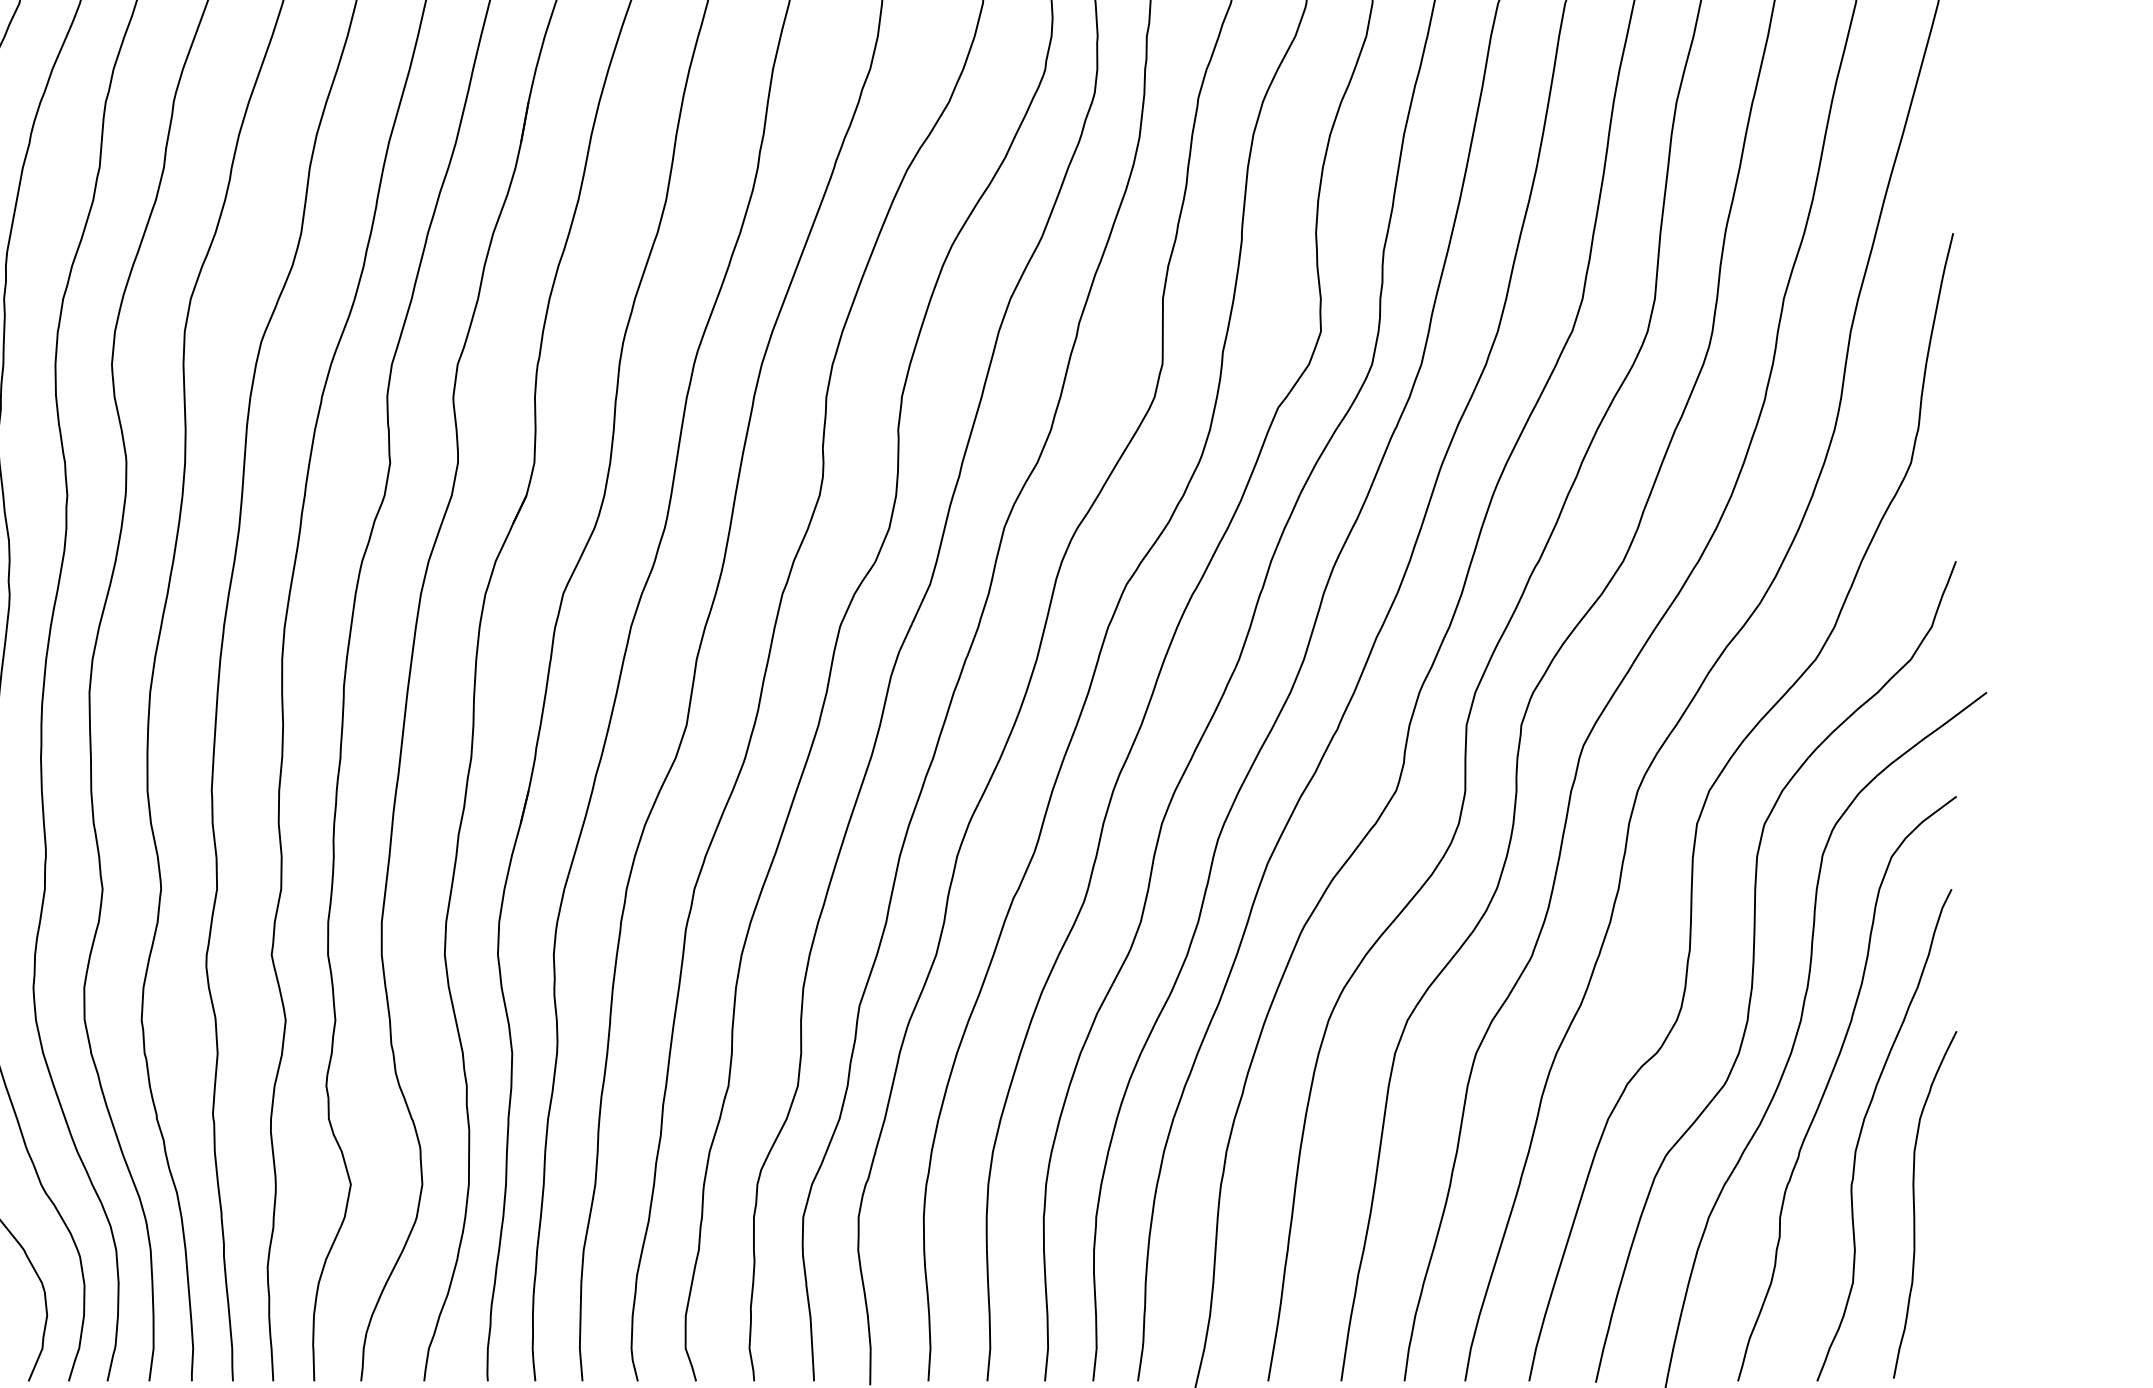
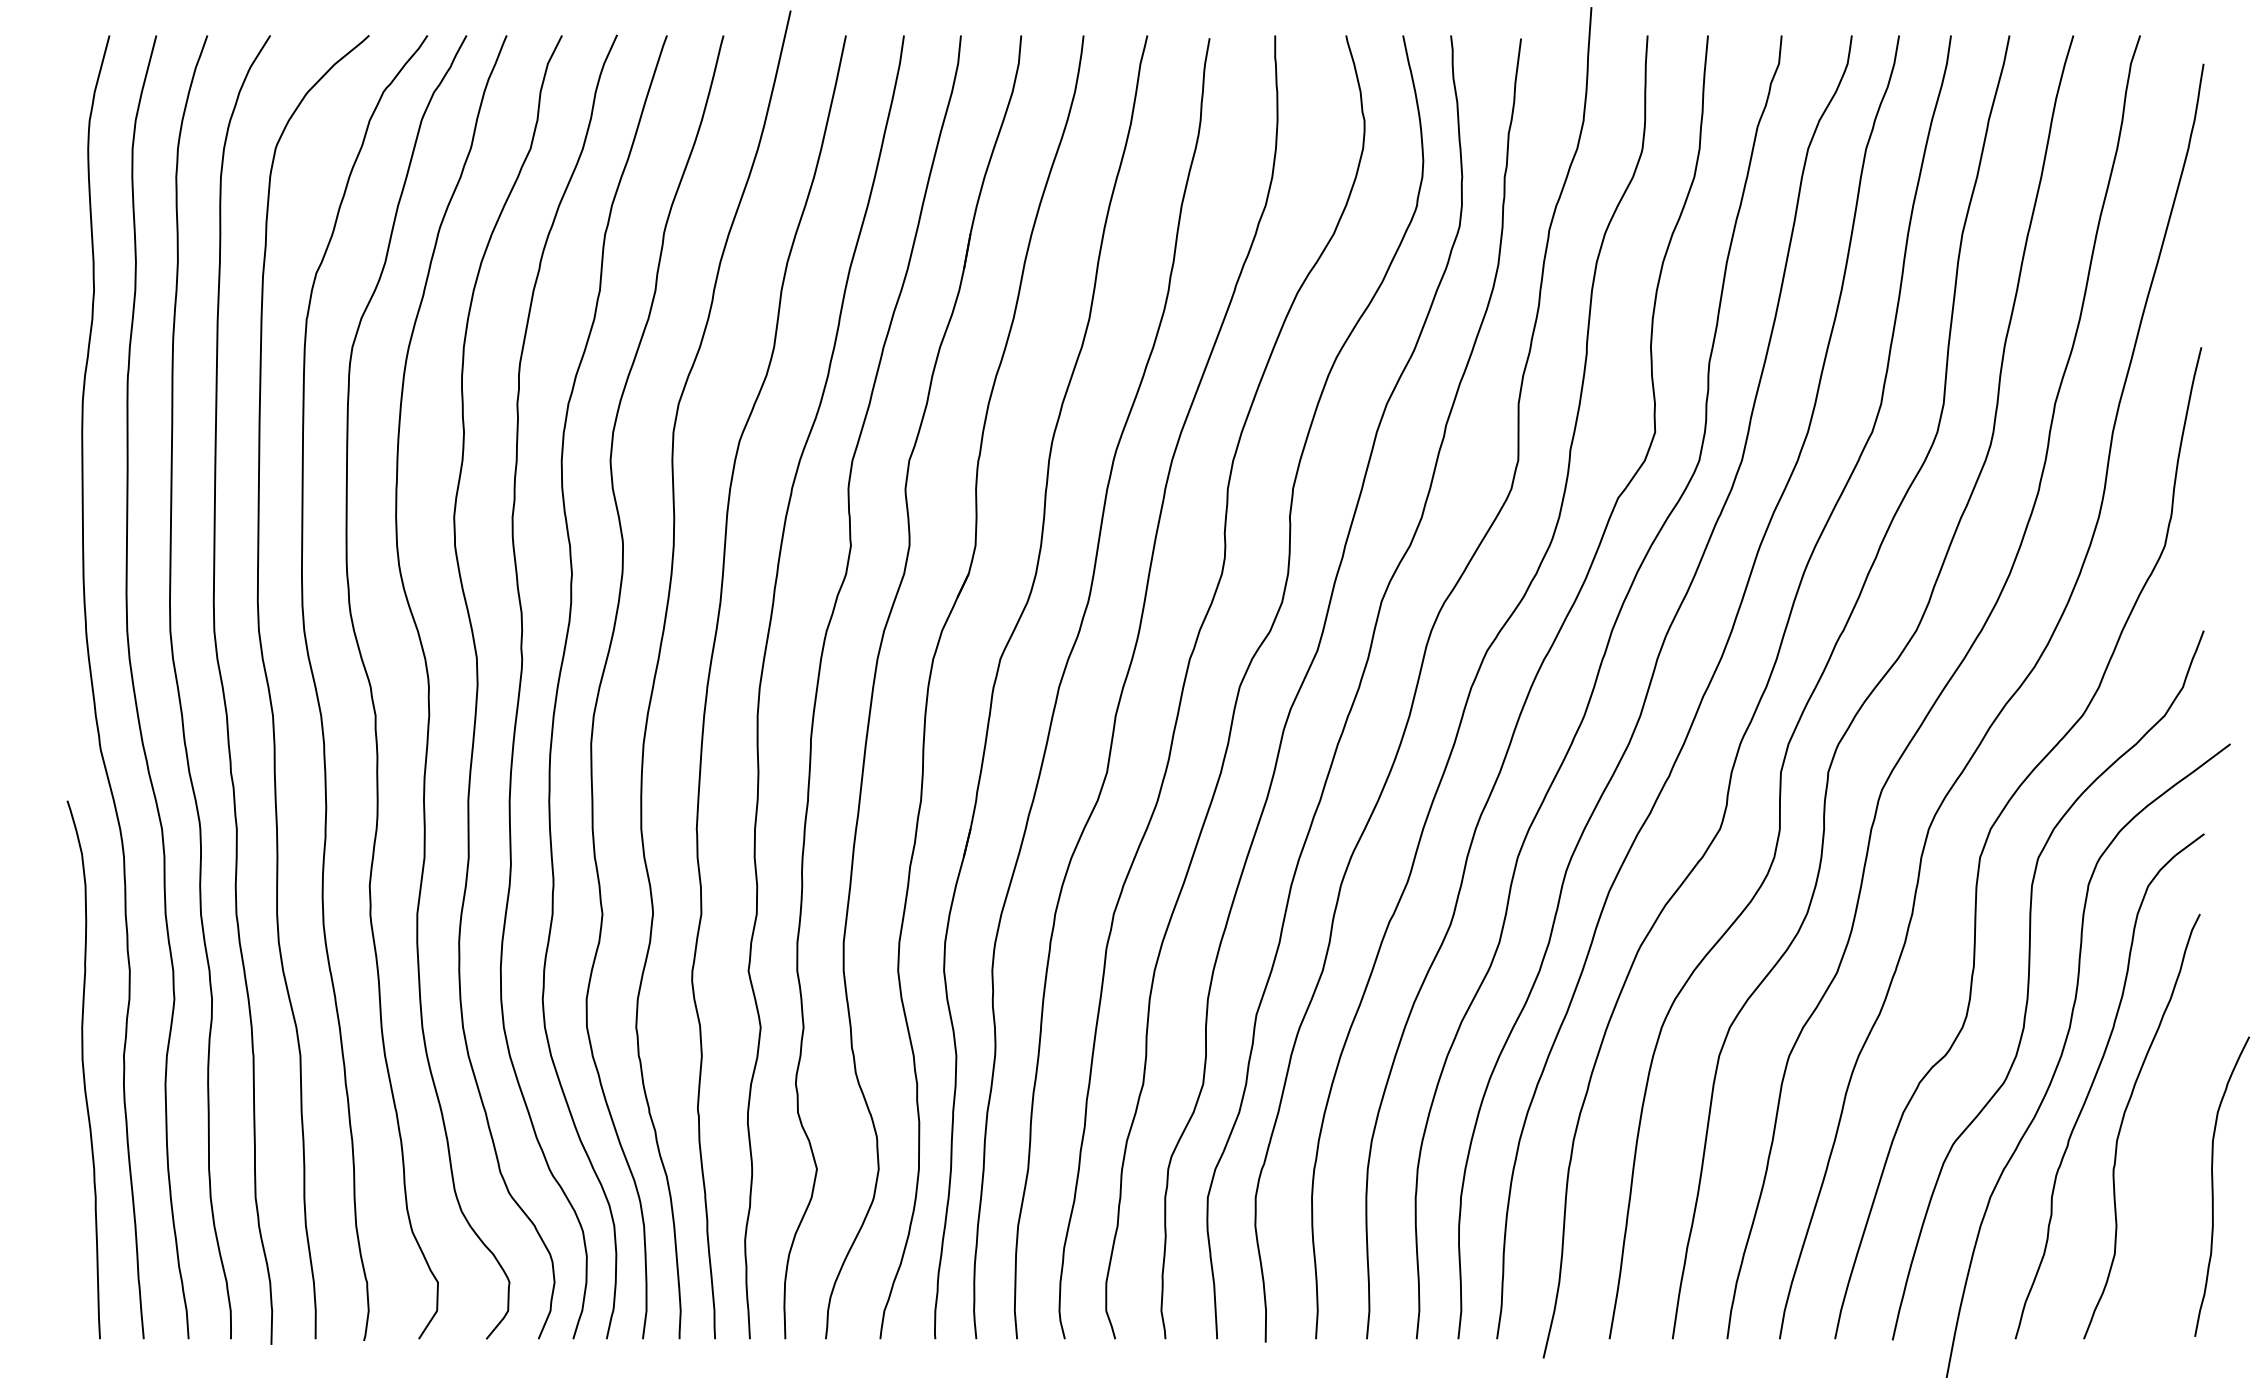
curve: (1915, 1204) -> (2213, 1186), moved

